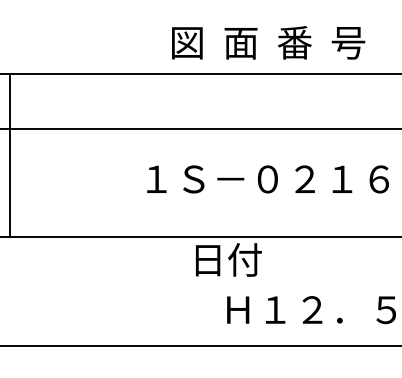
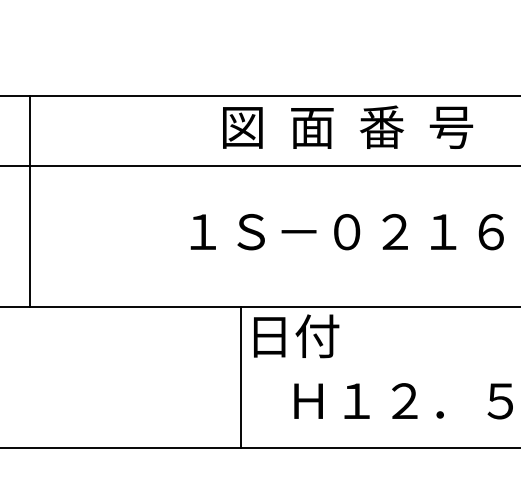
text: (268, 42) -> (348, 126), moved
line: (10, 155) -> (30, 201), moved
line: (186, 291) -> (241, 377), added

